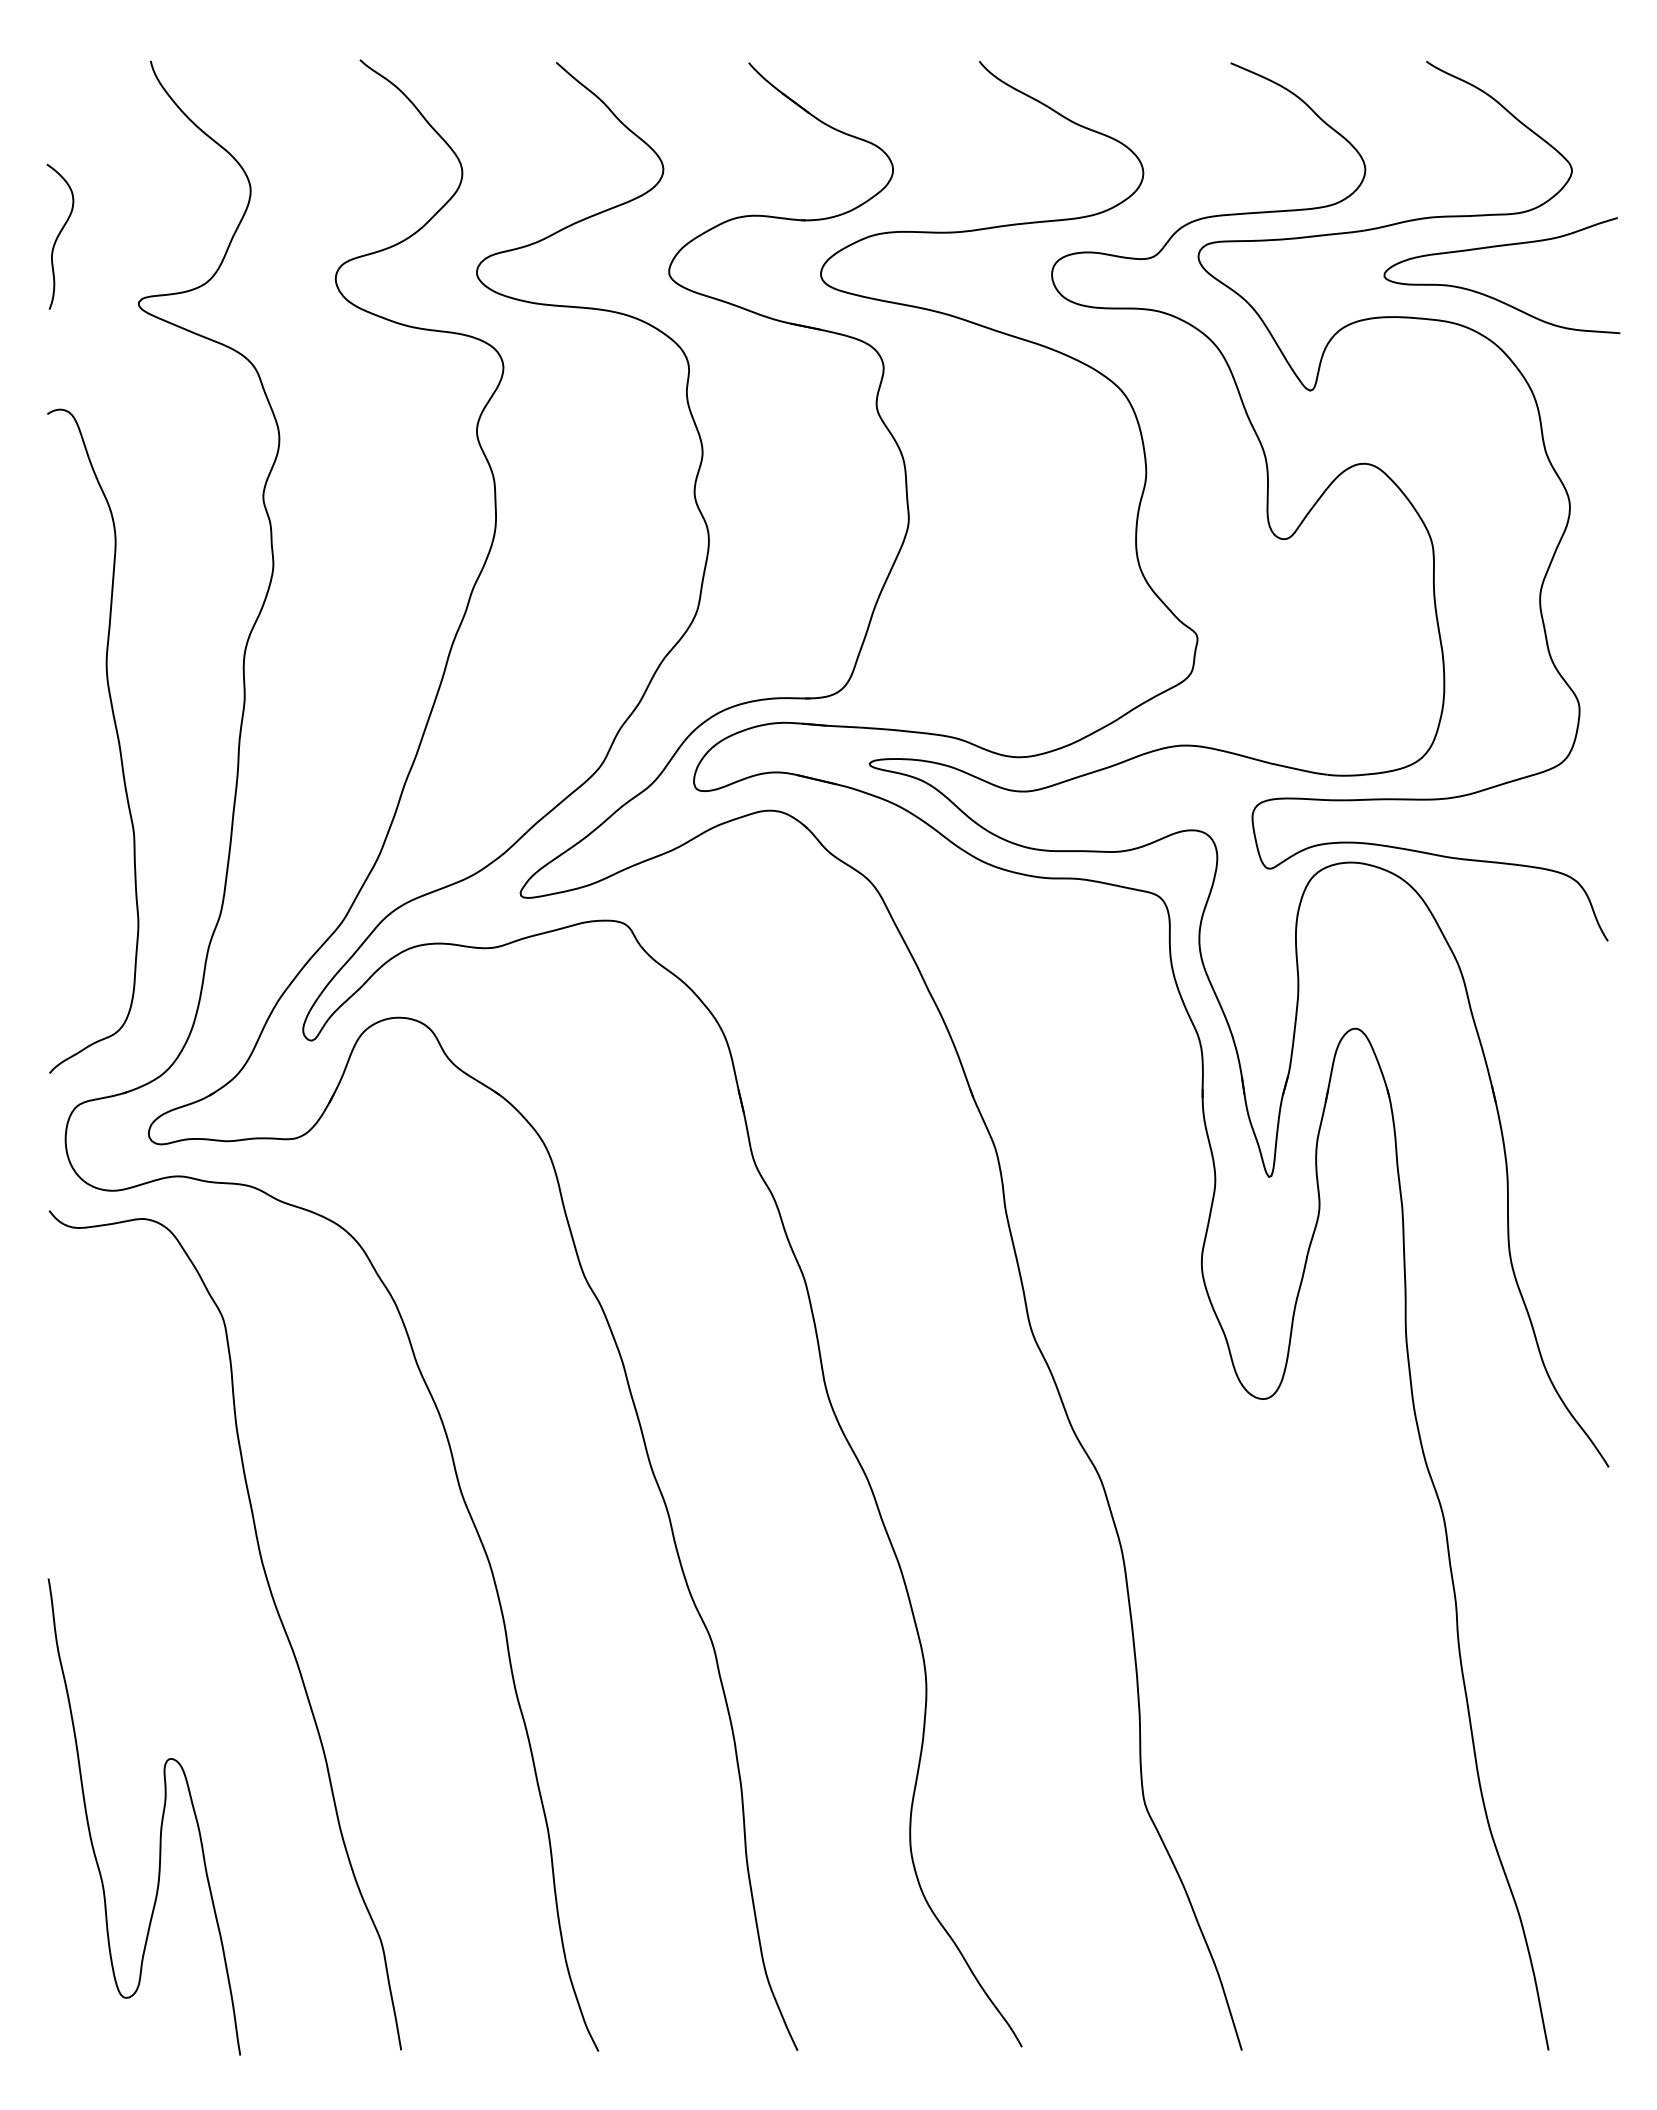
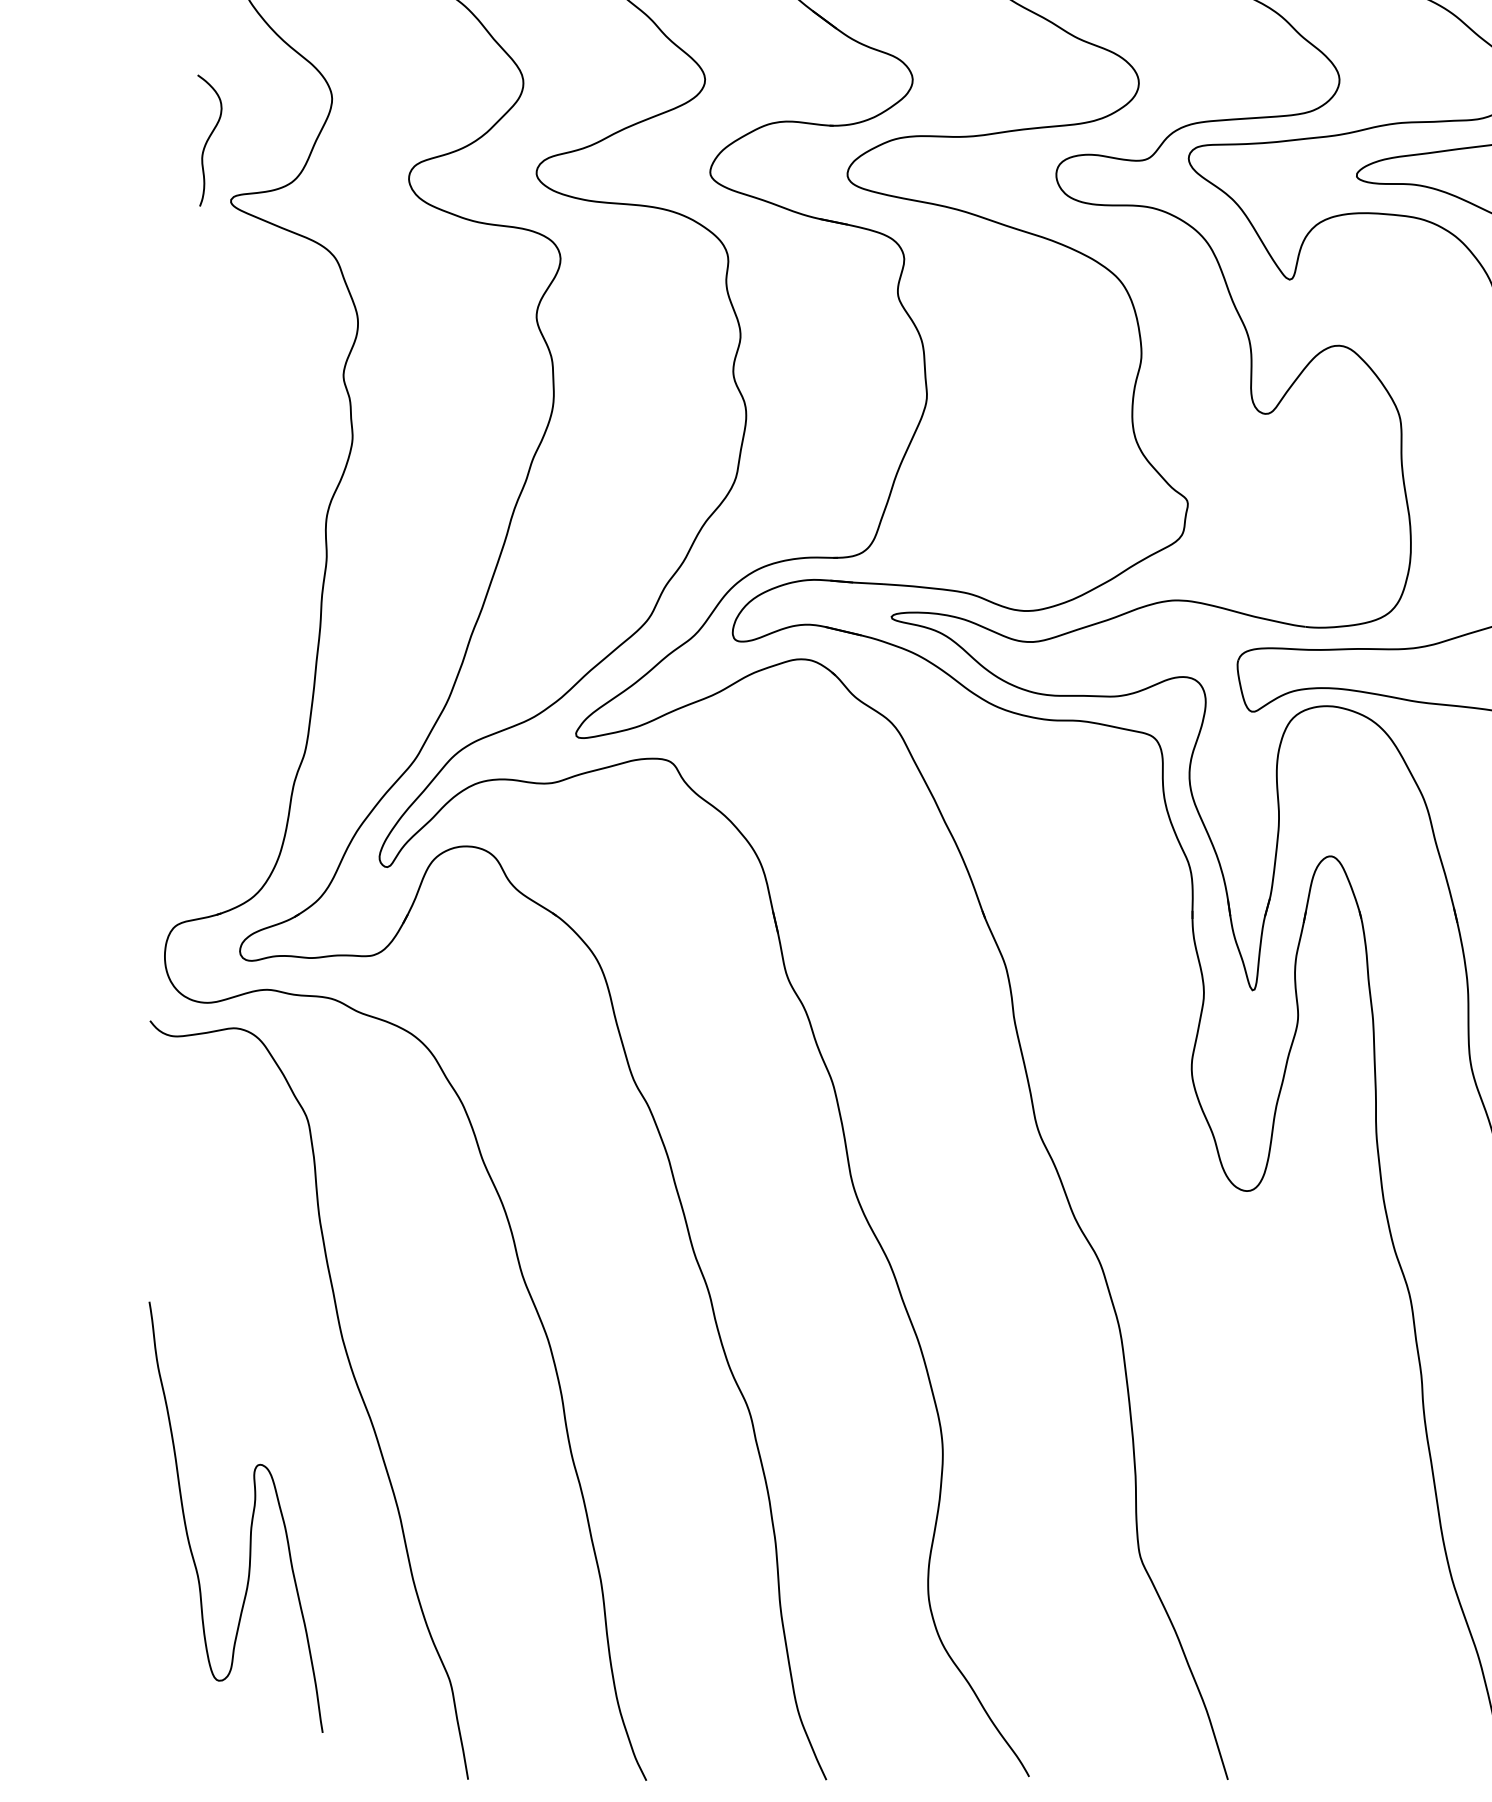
curve: (59, 236) -> (209, 140), moved
curve: (116, 735) -> (210, 591), removed
curve: (161, 1818) -> (251, 1518), moved

